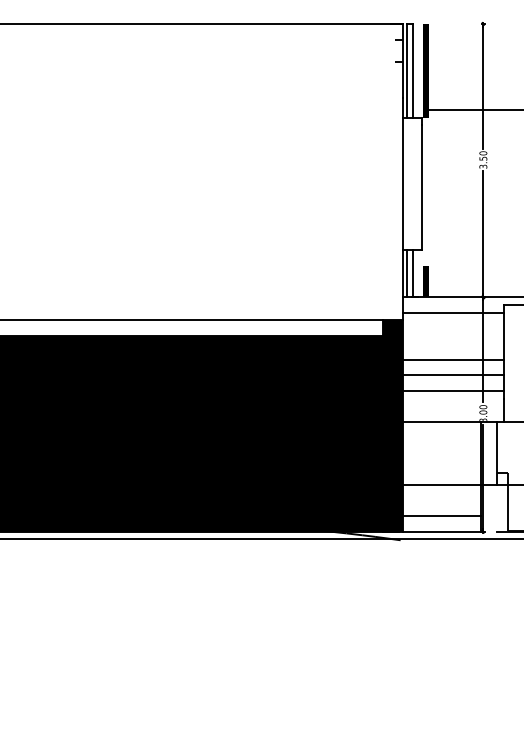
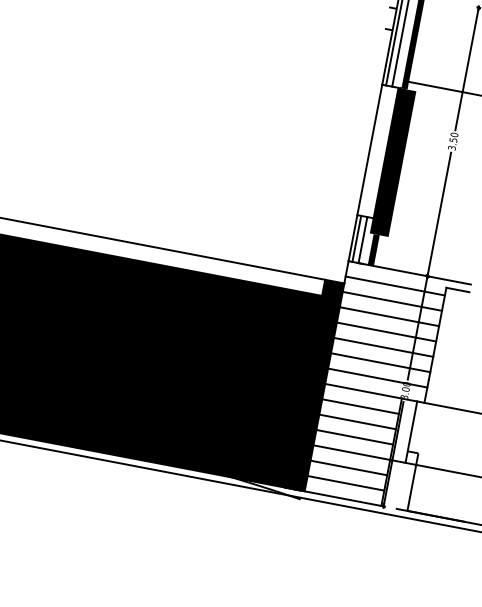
fill: (427, 191) -> (392, 161), added
line: (453, 328) -> (392, 301), added
line: (453, 344) -> (389, 317), added
line: (453, 406) -> (377, 378), added
line: (441, 437) -> (360, 406), added
line: (441, 453) -> (357, 421), added
line: (441, 469) -> (354, 437), added
line: (441, 500) -> (348, 468), added

